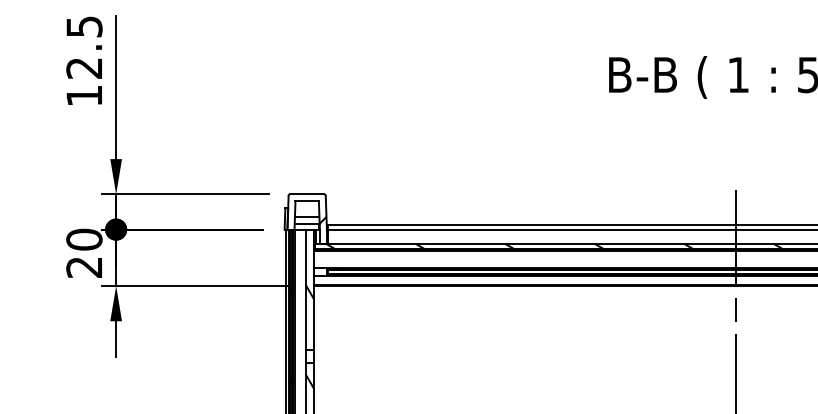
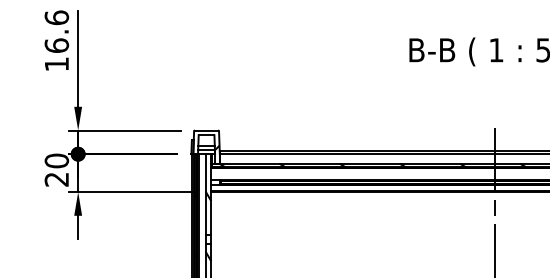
text: (83, 47) -> (56, 31), 12.5 -> 16.6

